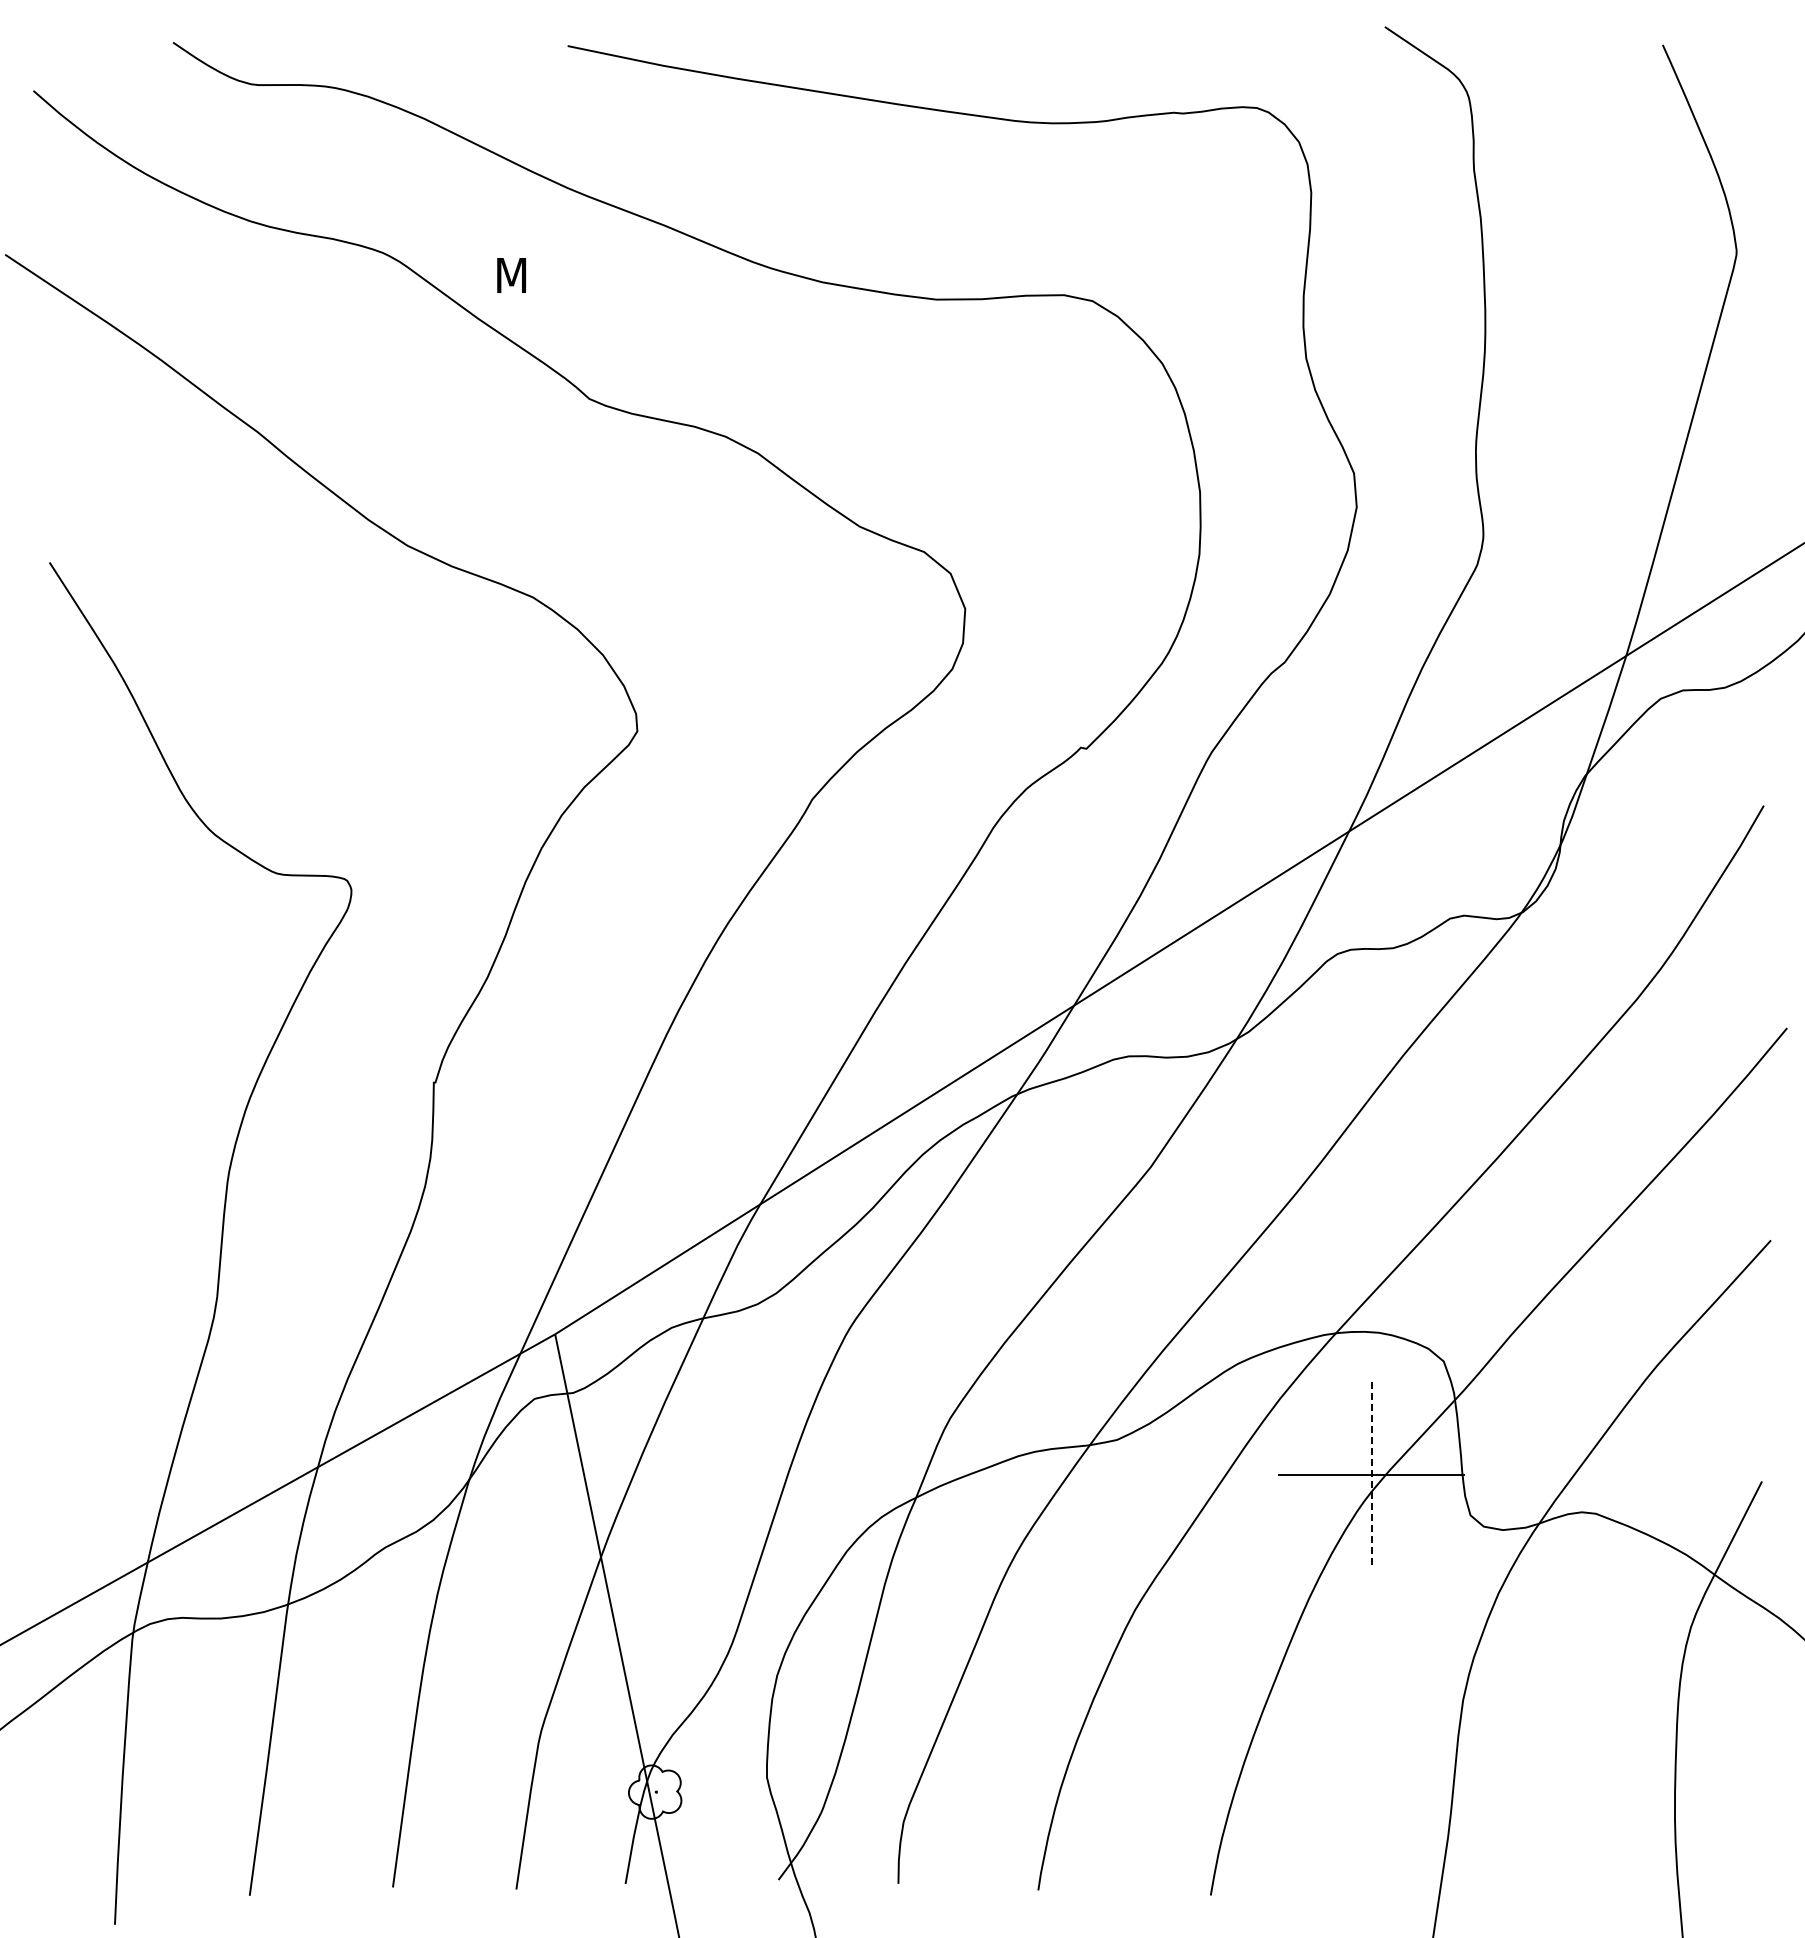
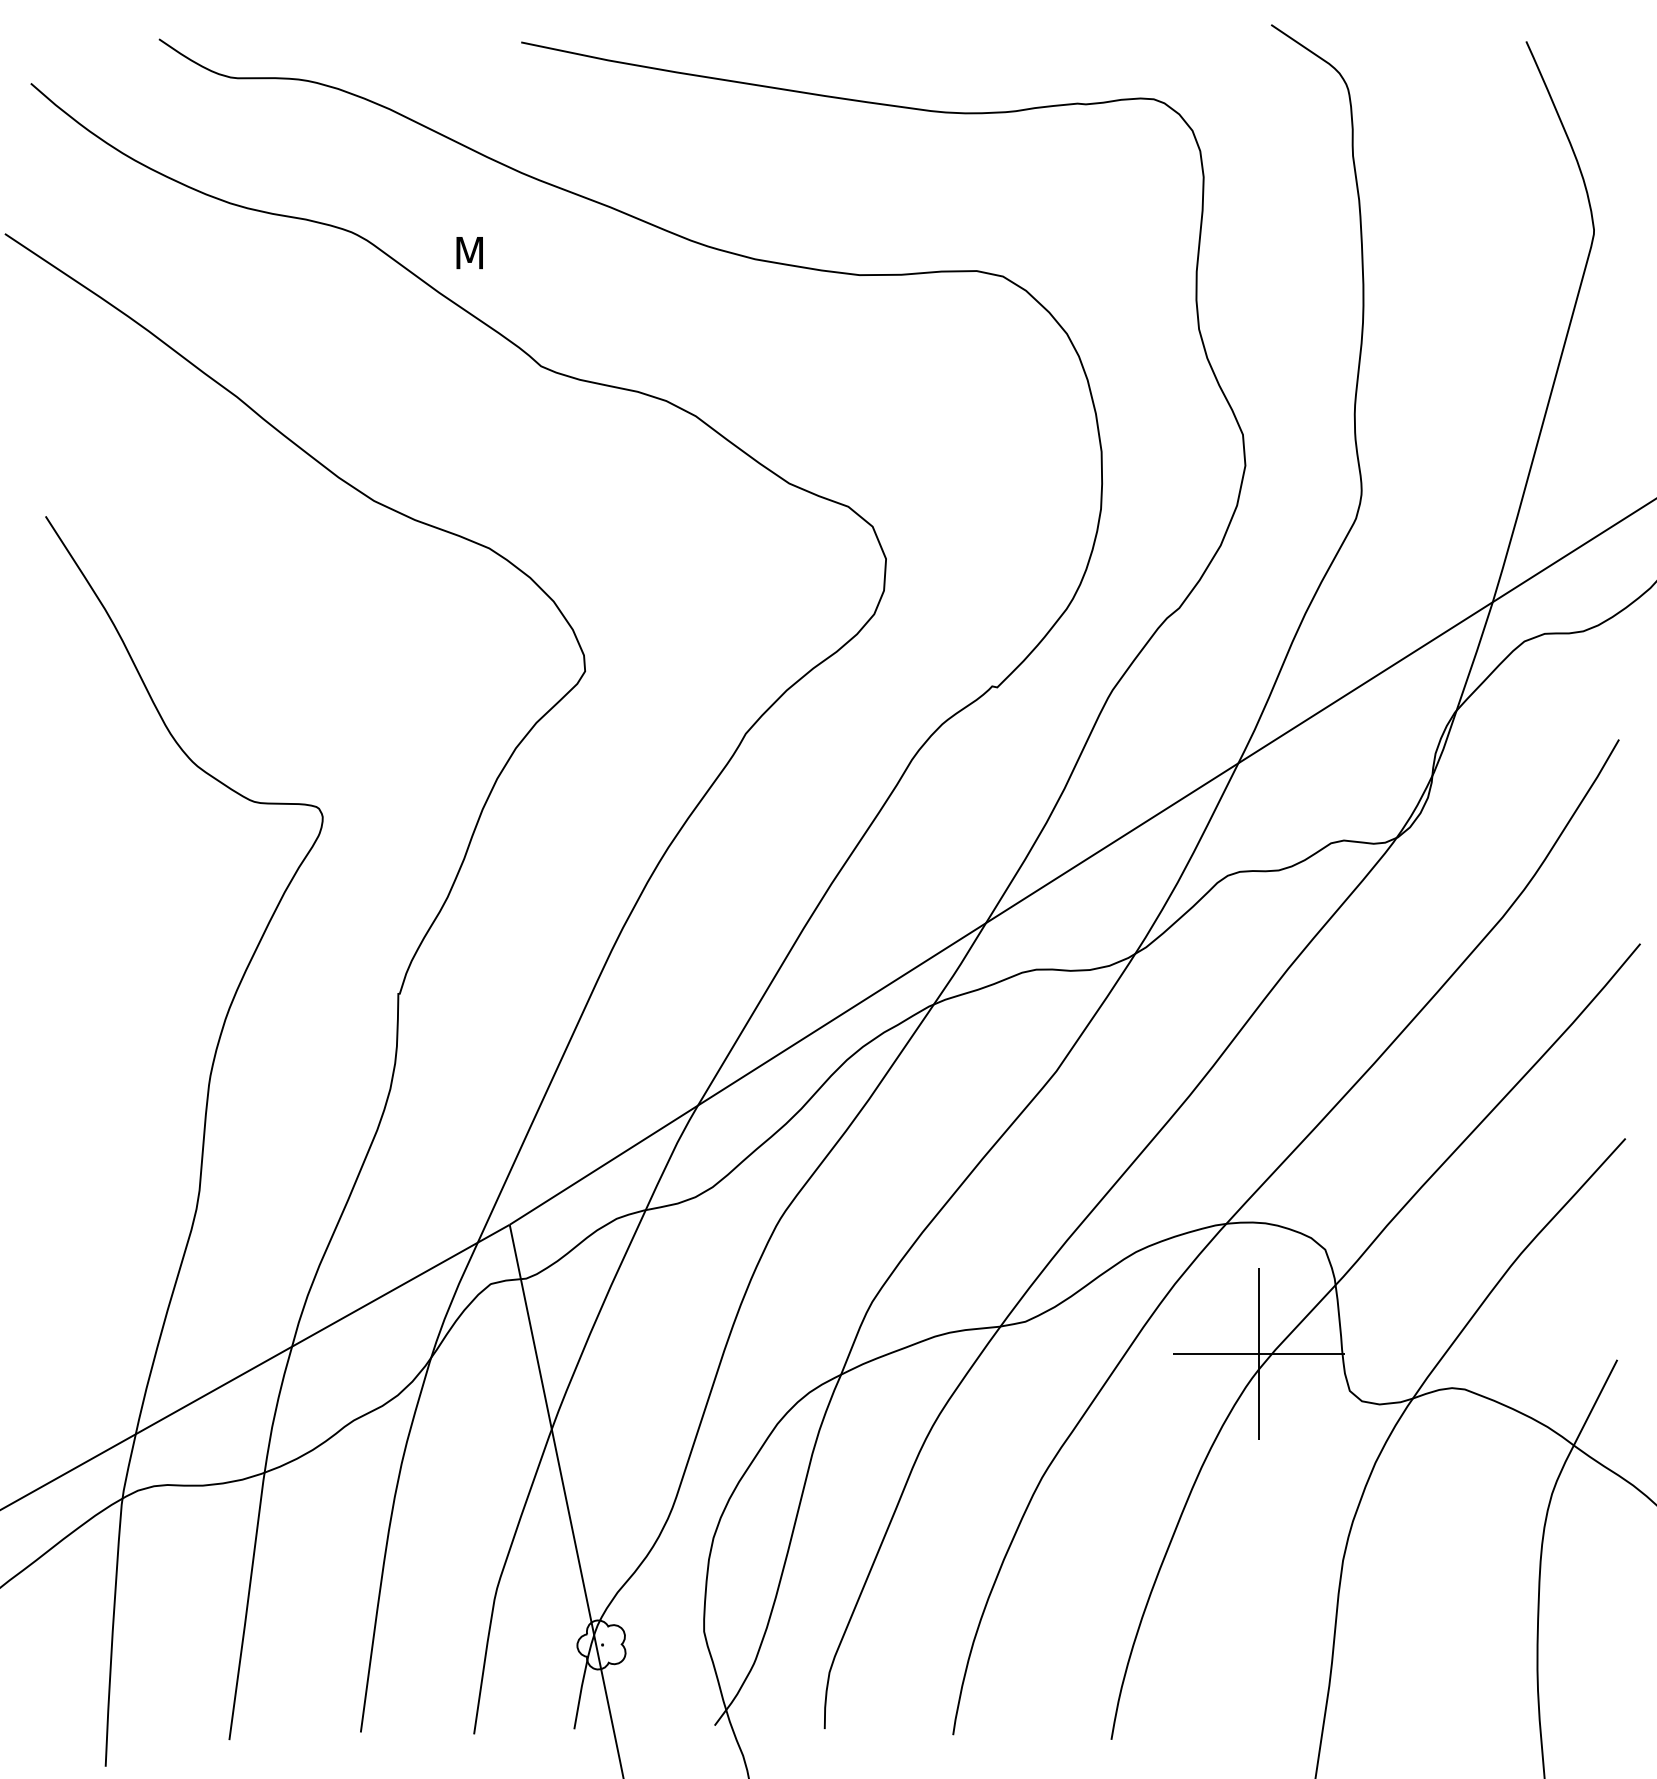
line: (1371, 1475) -> (1258, 1354), dashed -> solid

